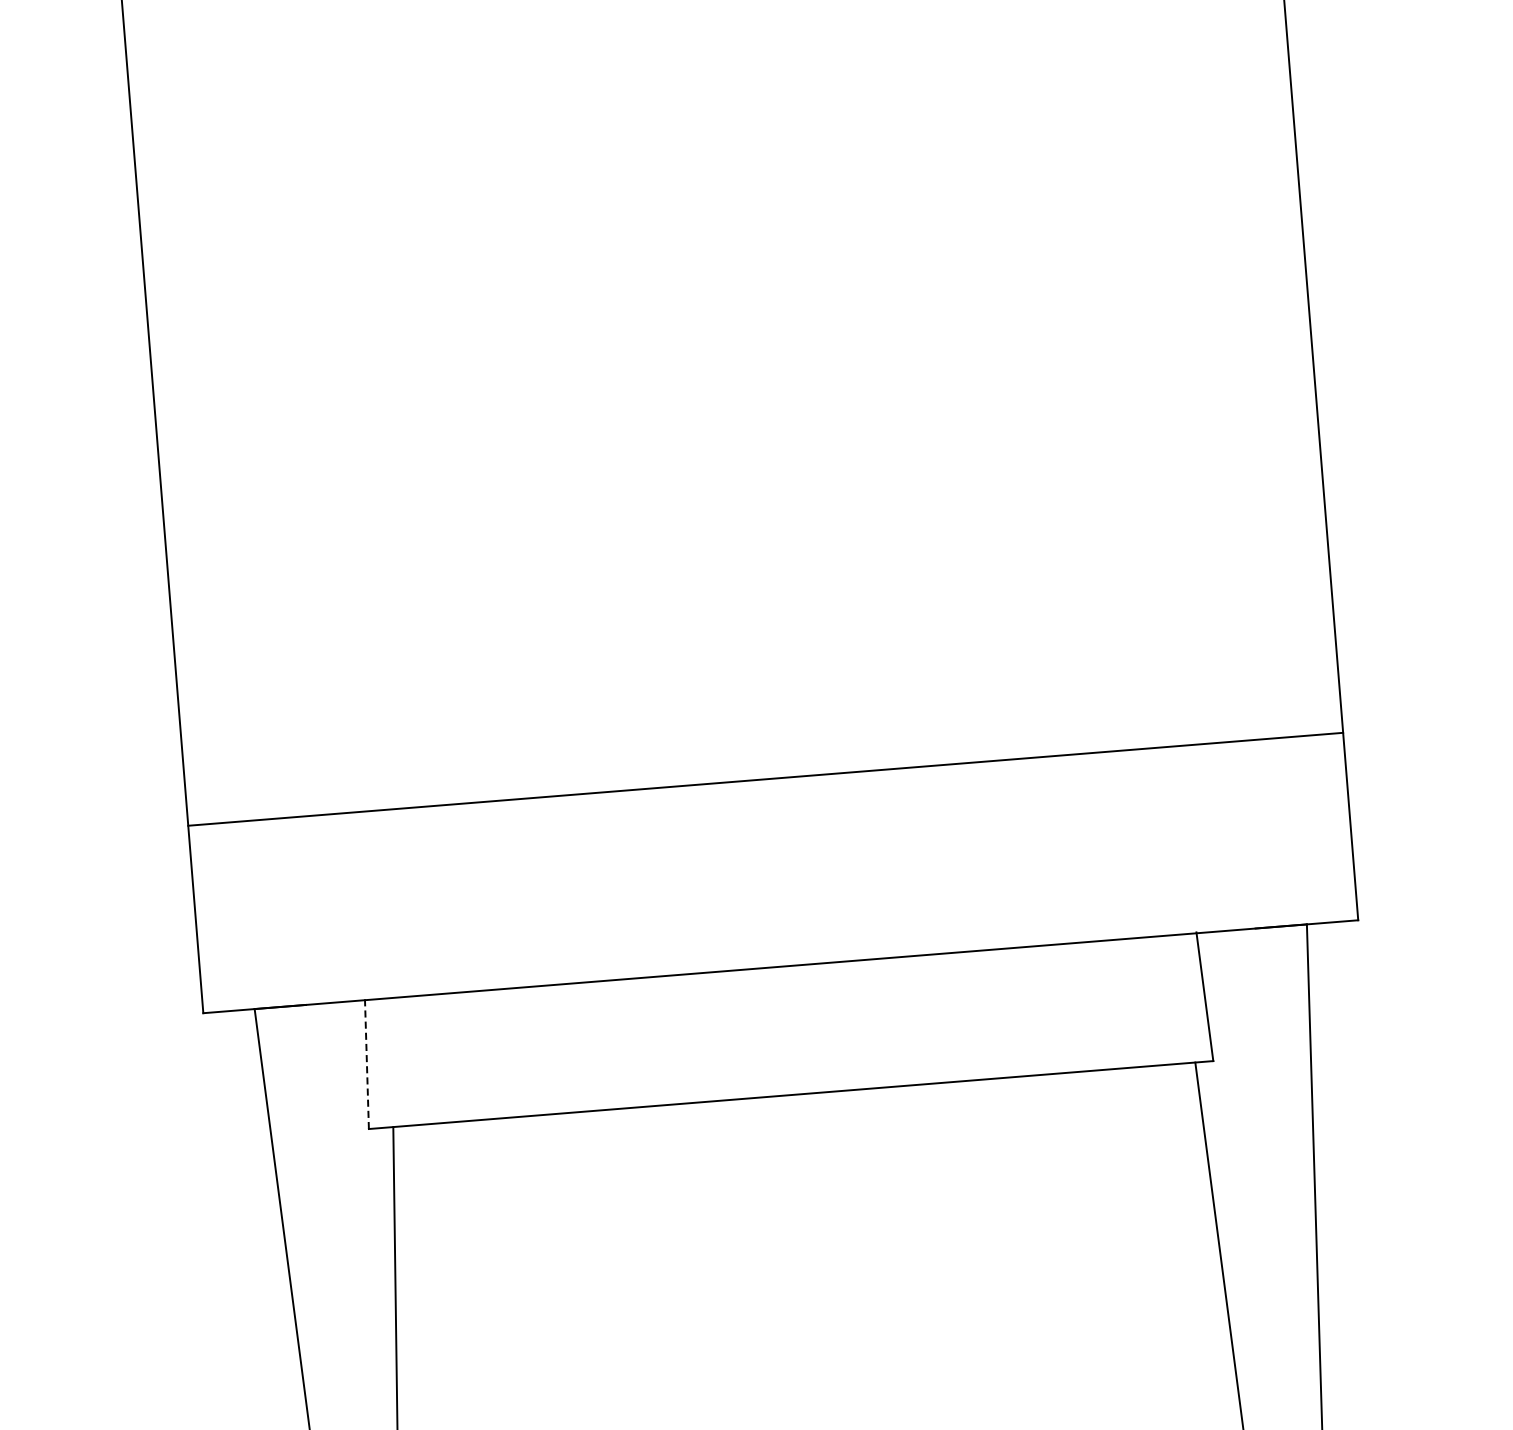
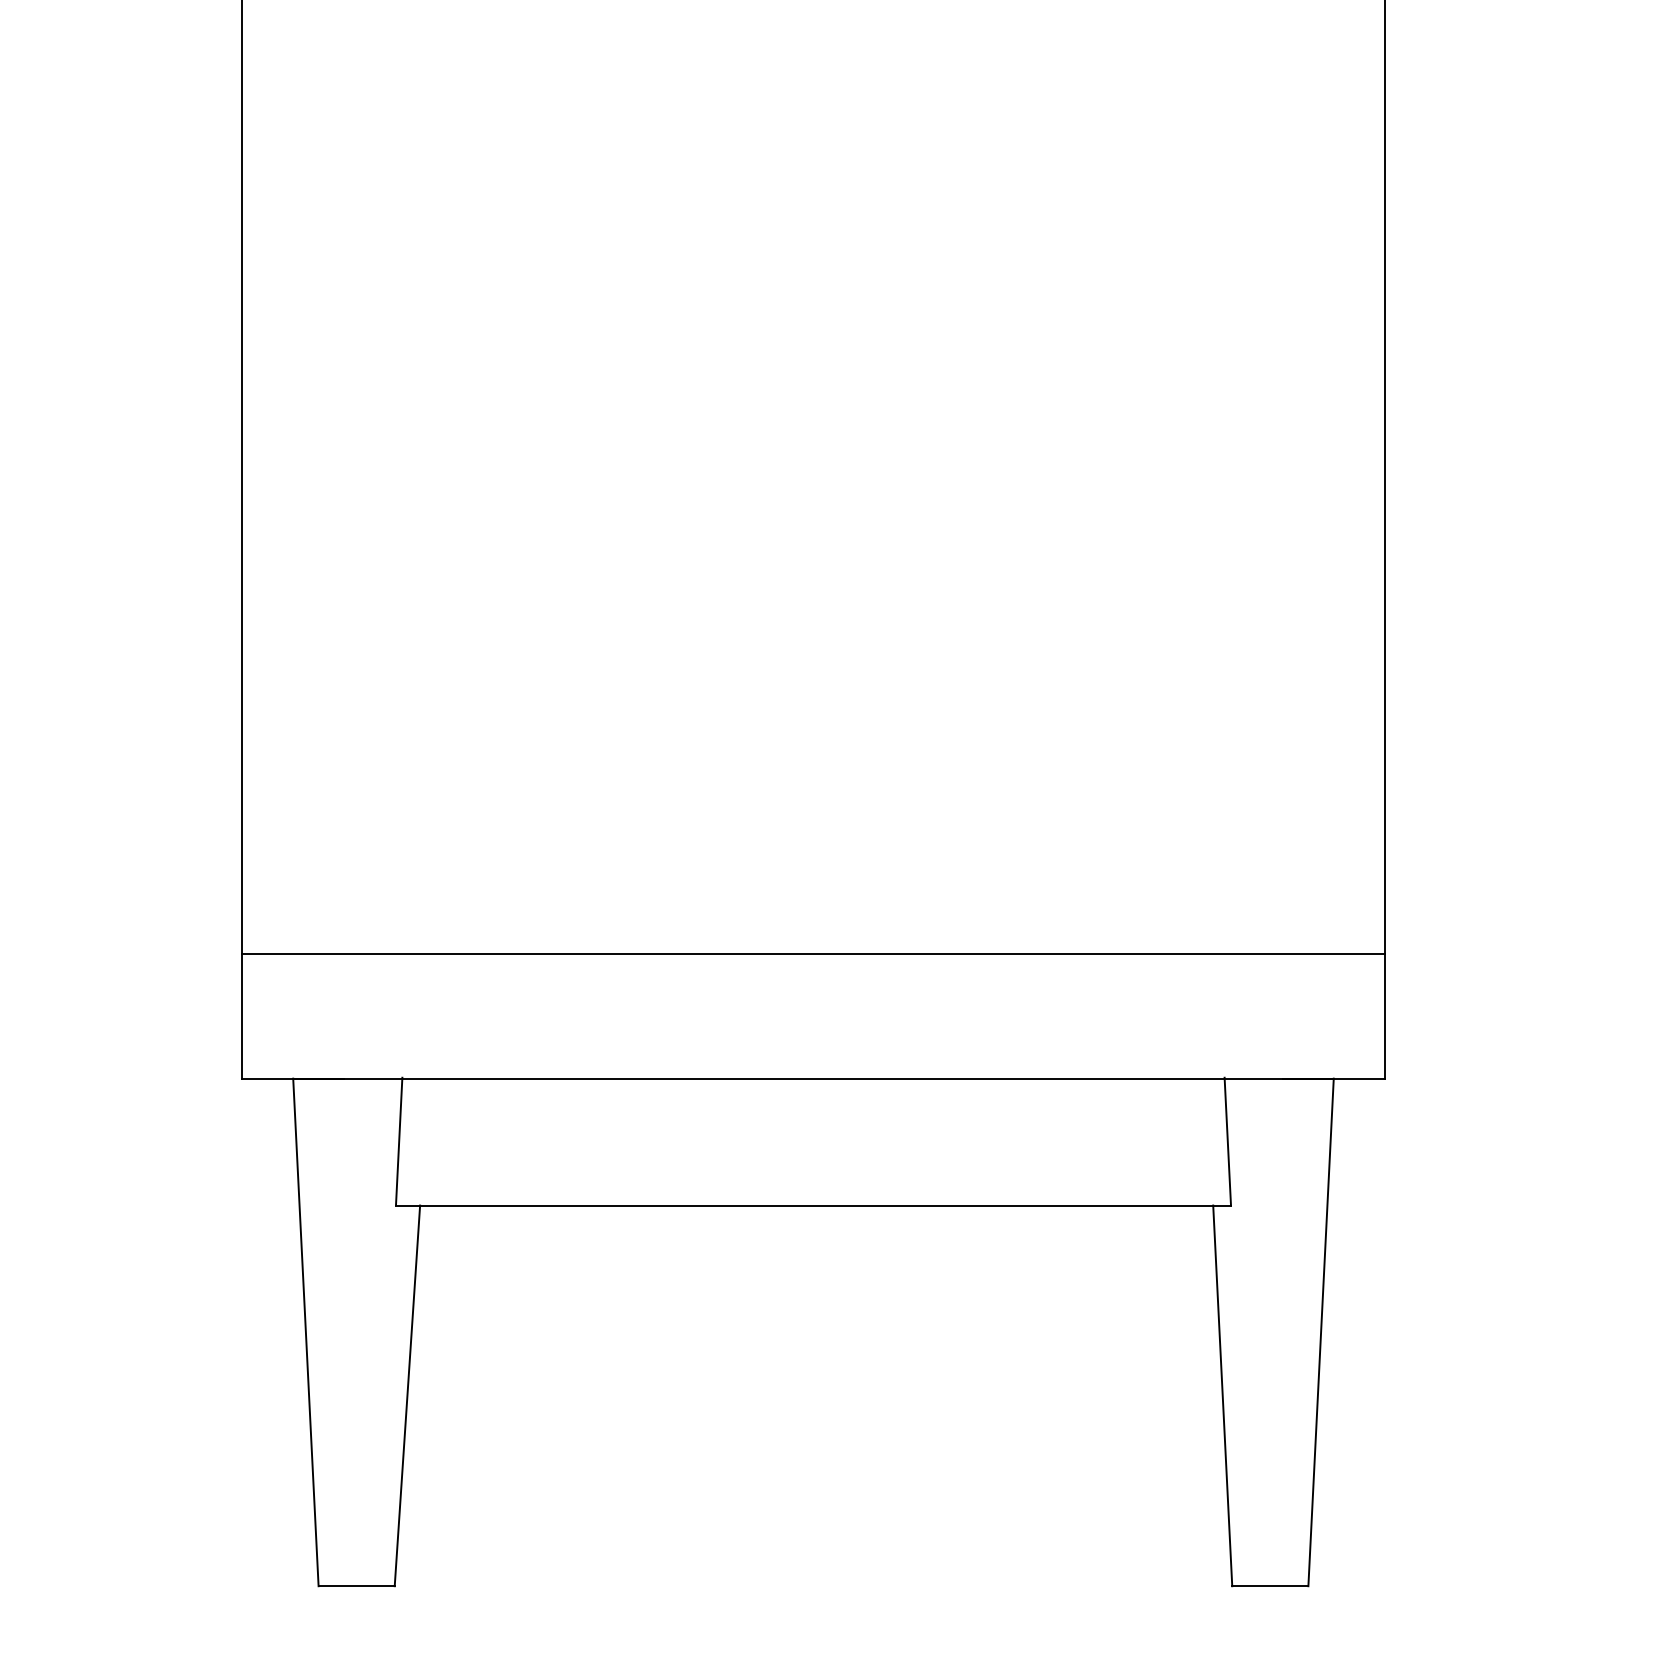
line: (765, 779) -> (813, 954), moved
line: (367, 1063) -> (399, 1141), dashed -> solid

